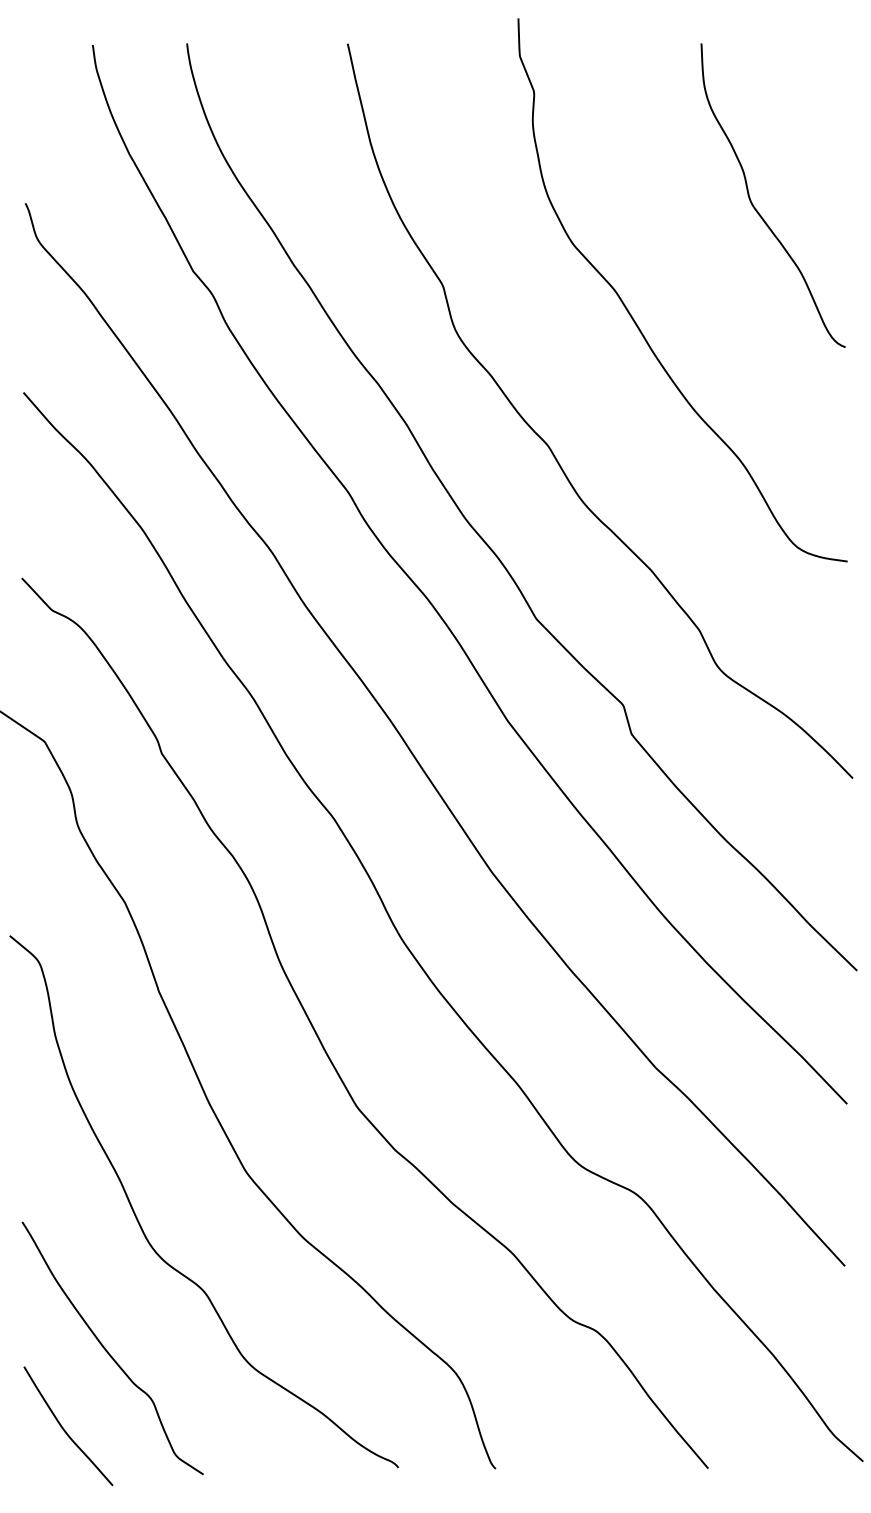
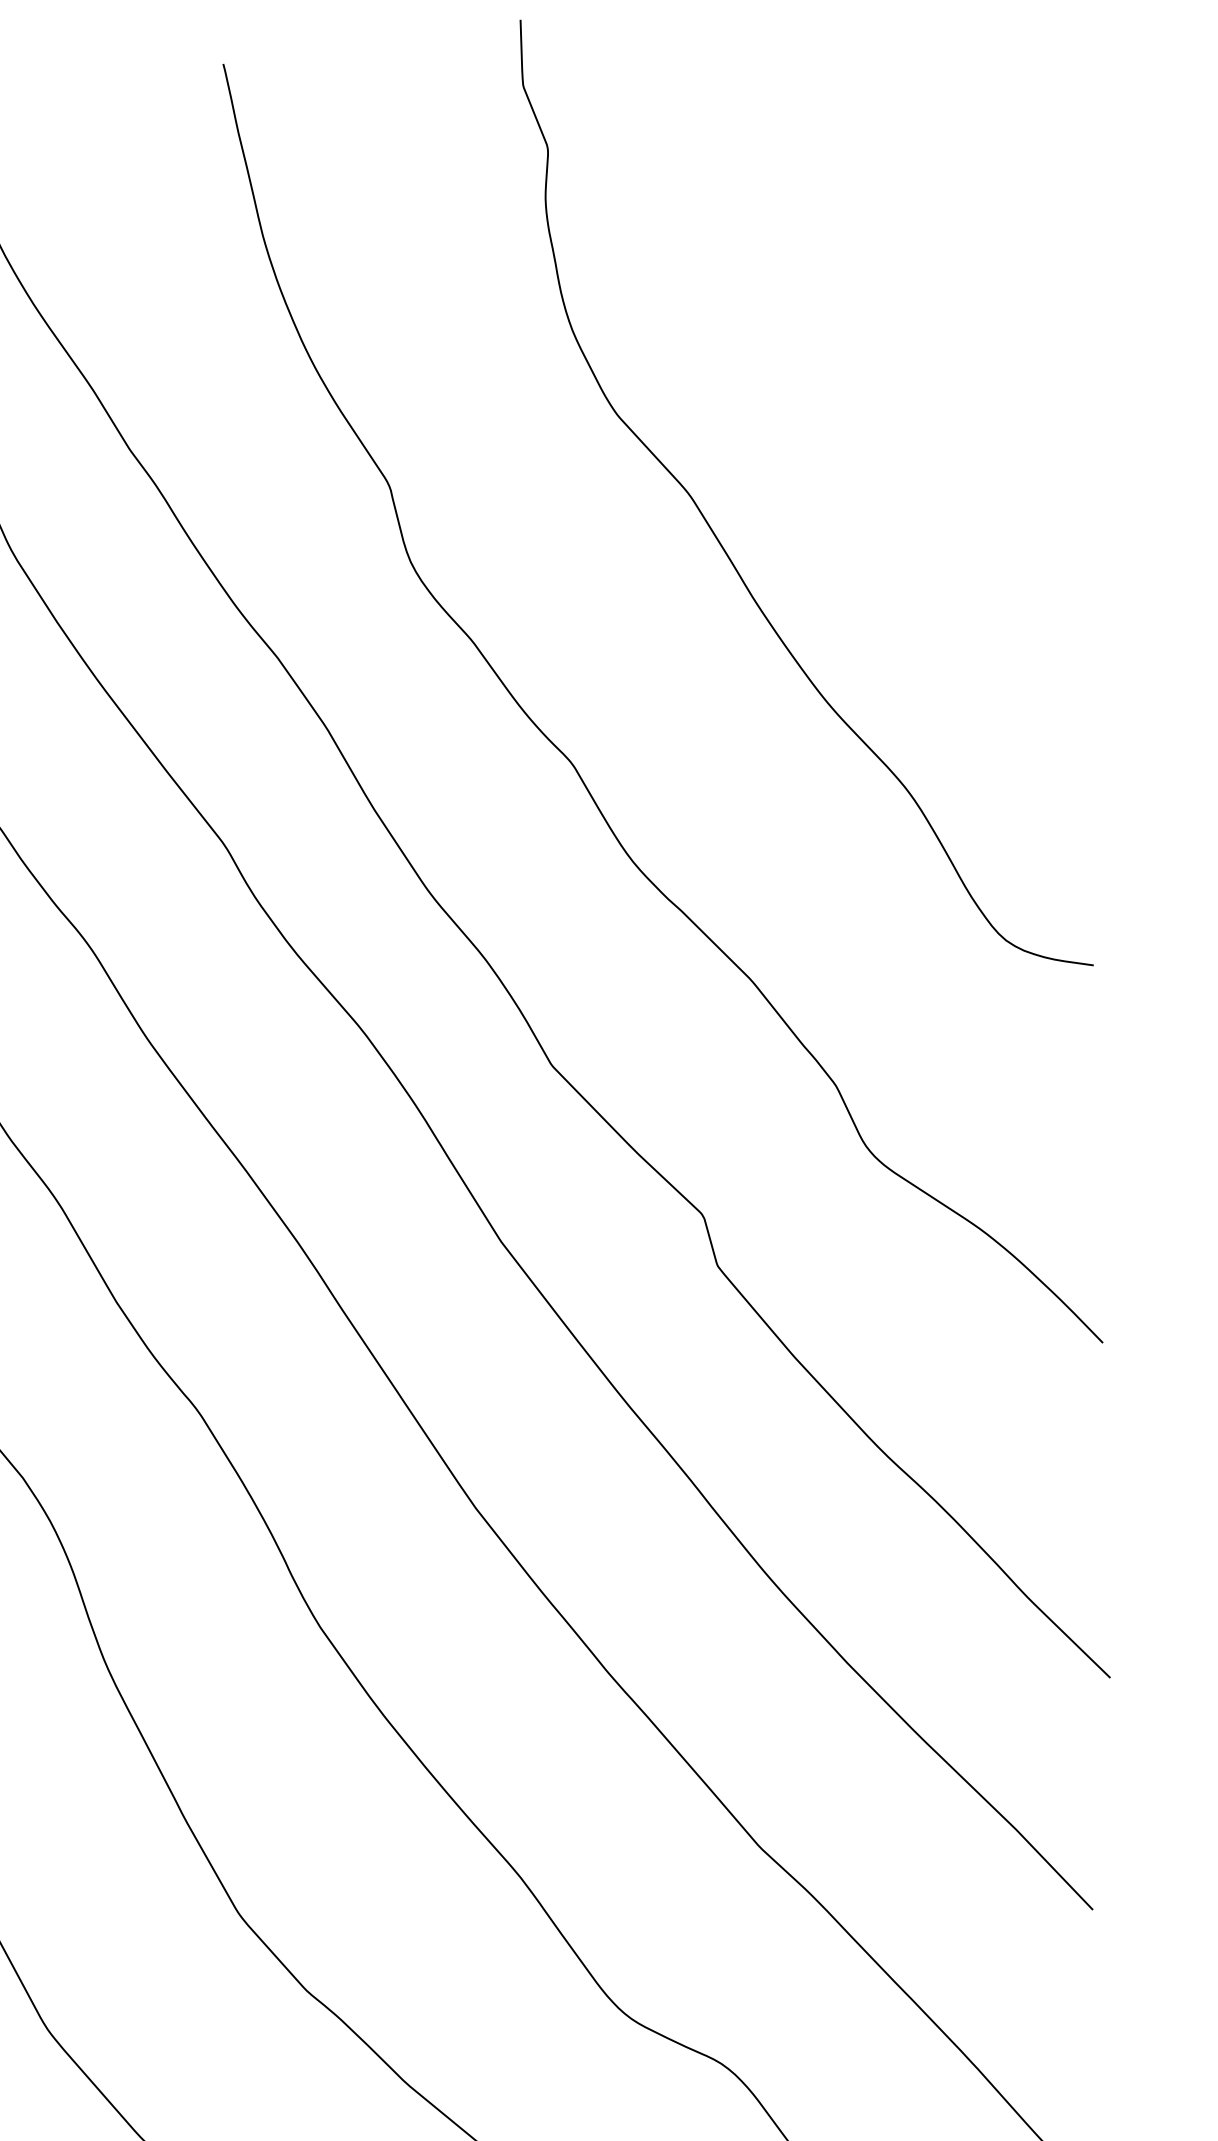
curve: (755, 207) -> (933, 349), removed

